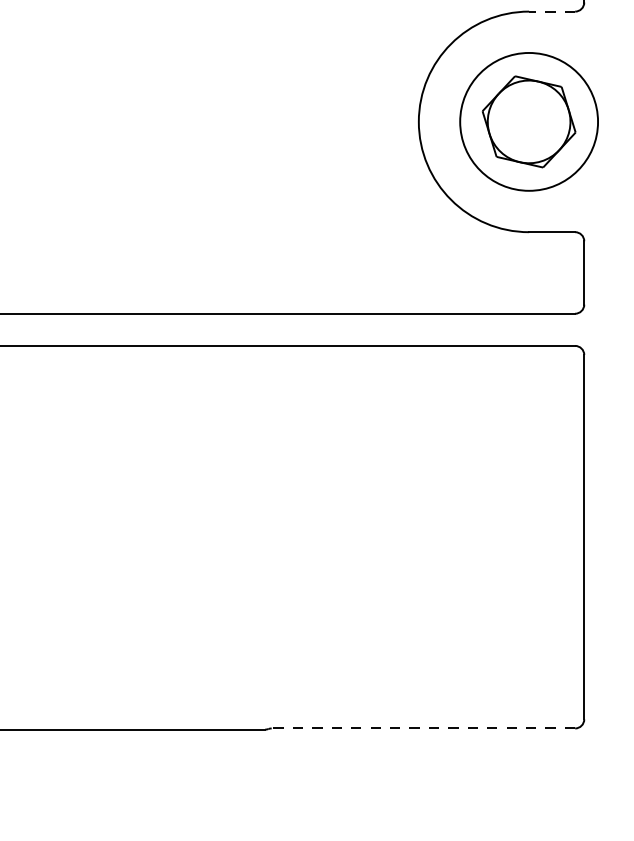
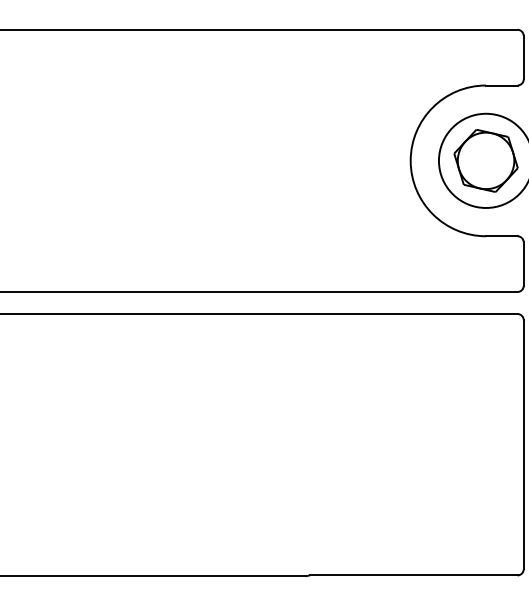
line: (551, 11) -> (501, 85), dashed -> solid
line: (422, 728) -> (413, 575), dashed -> solid

